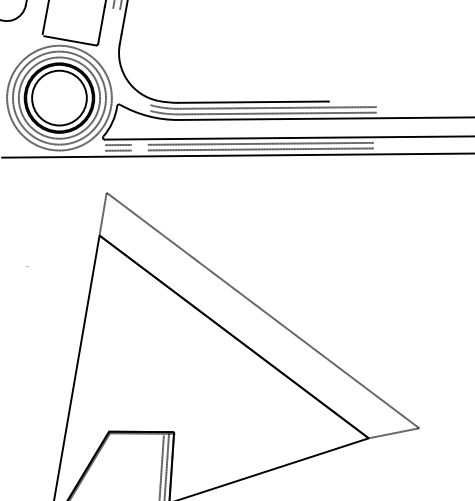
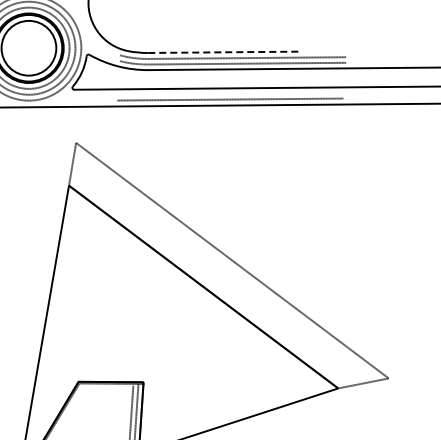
line: (253, 102) -> (222, 52), solid -> dashed
line: (260, 143) -> (229, 93), removed
line: (118, 144) -> (87, 94), removed
line: (118, 150) -> (87, 100), removed

